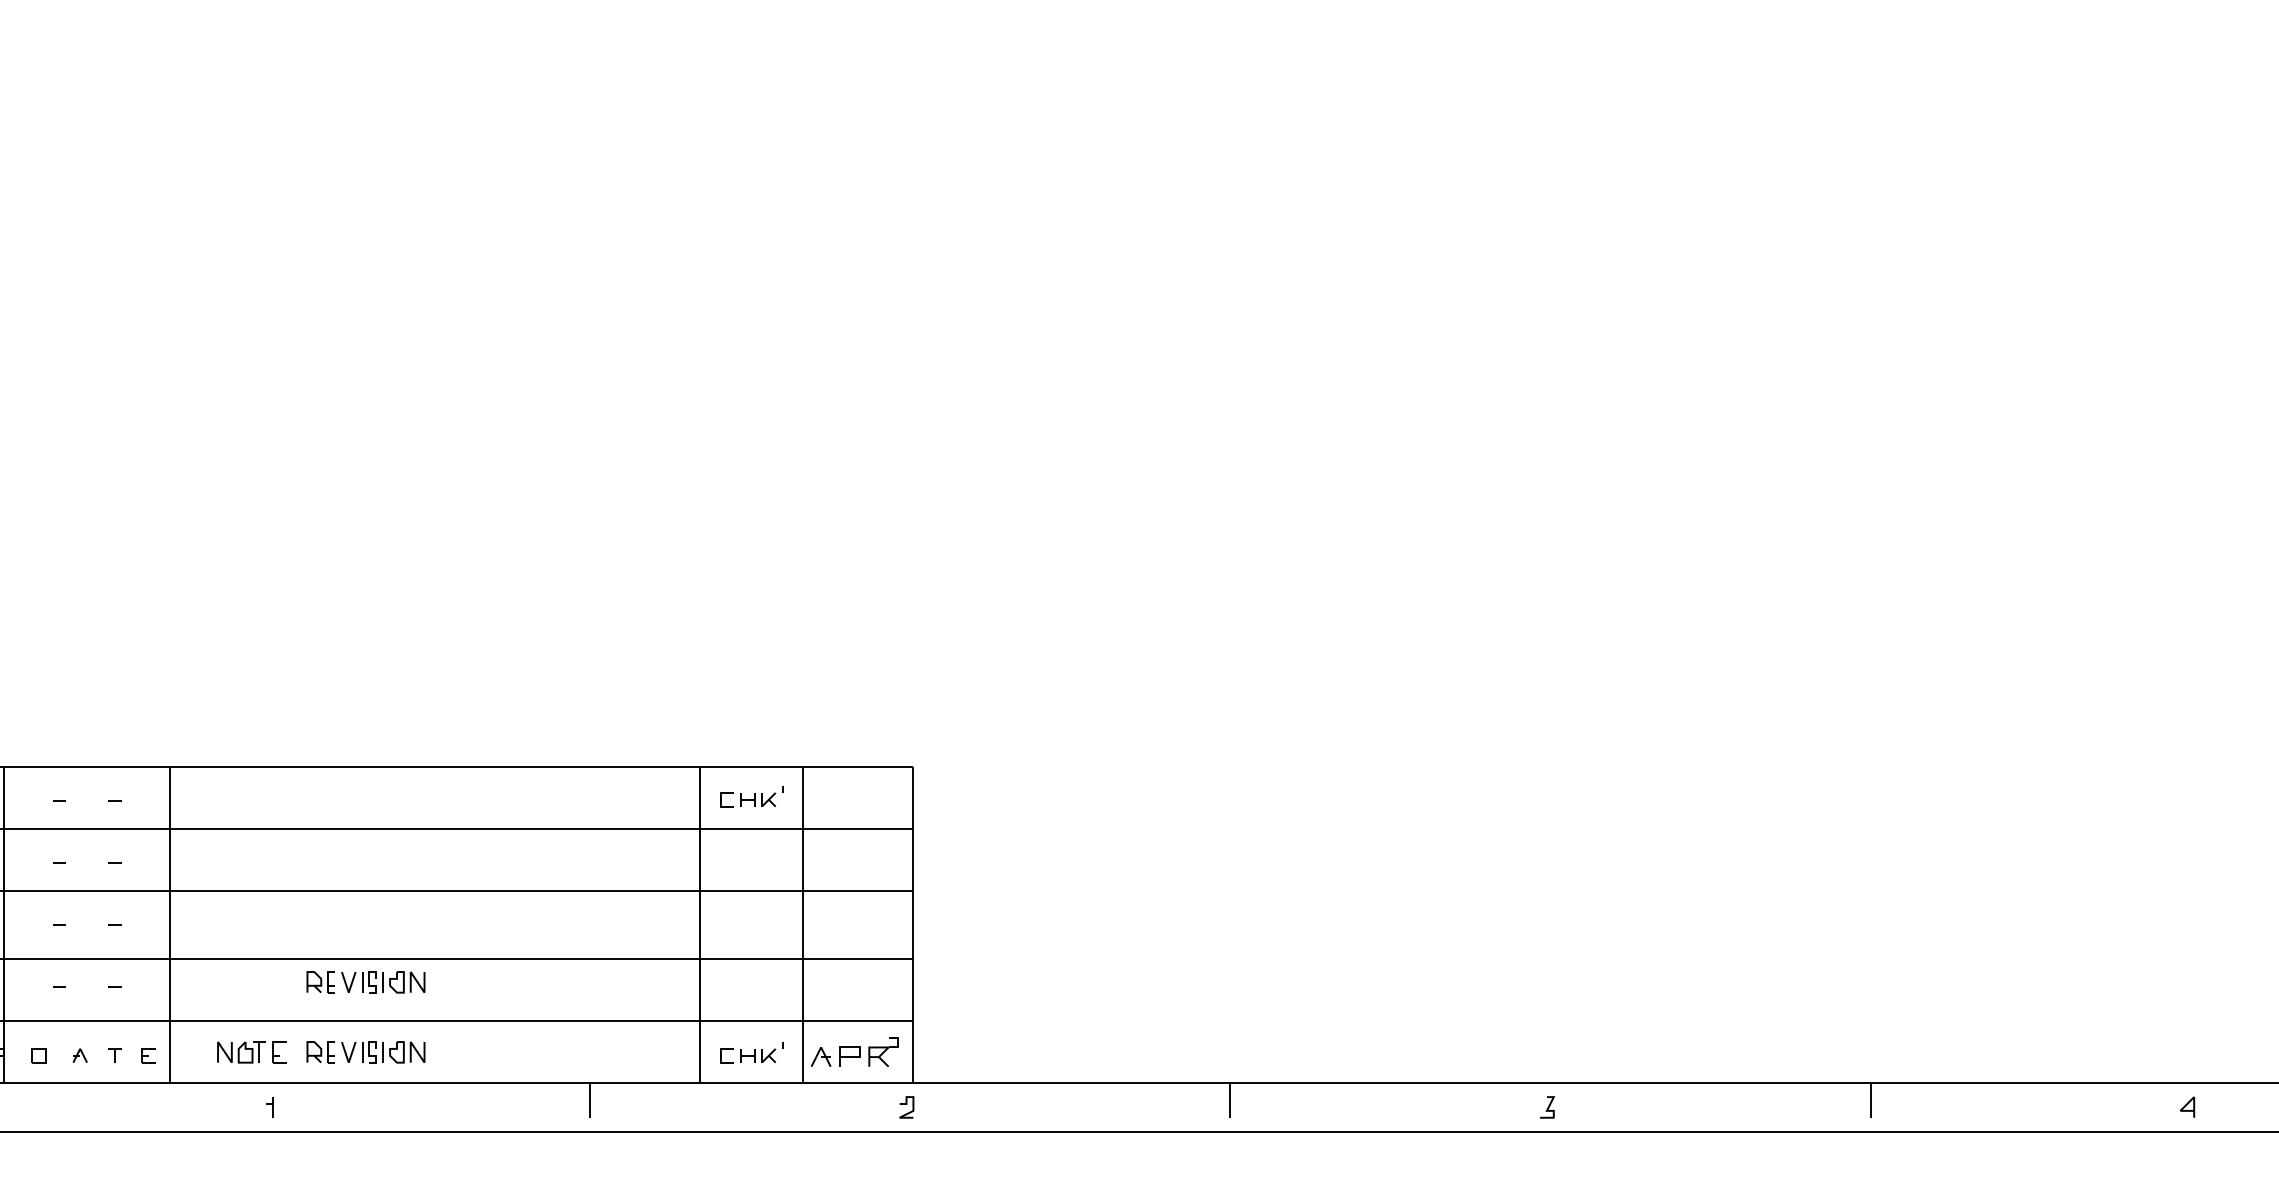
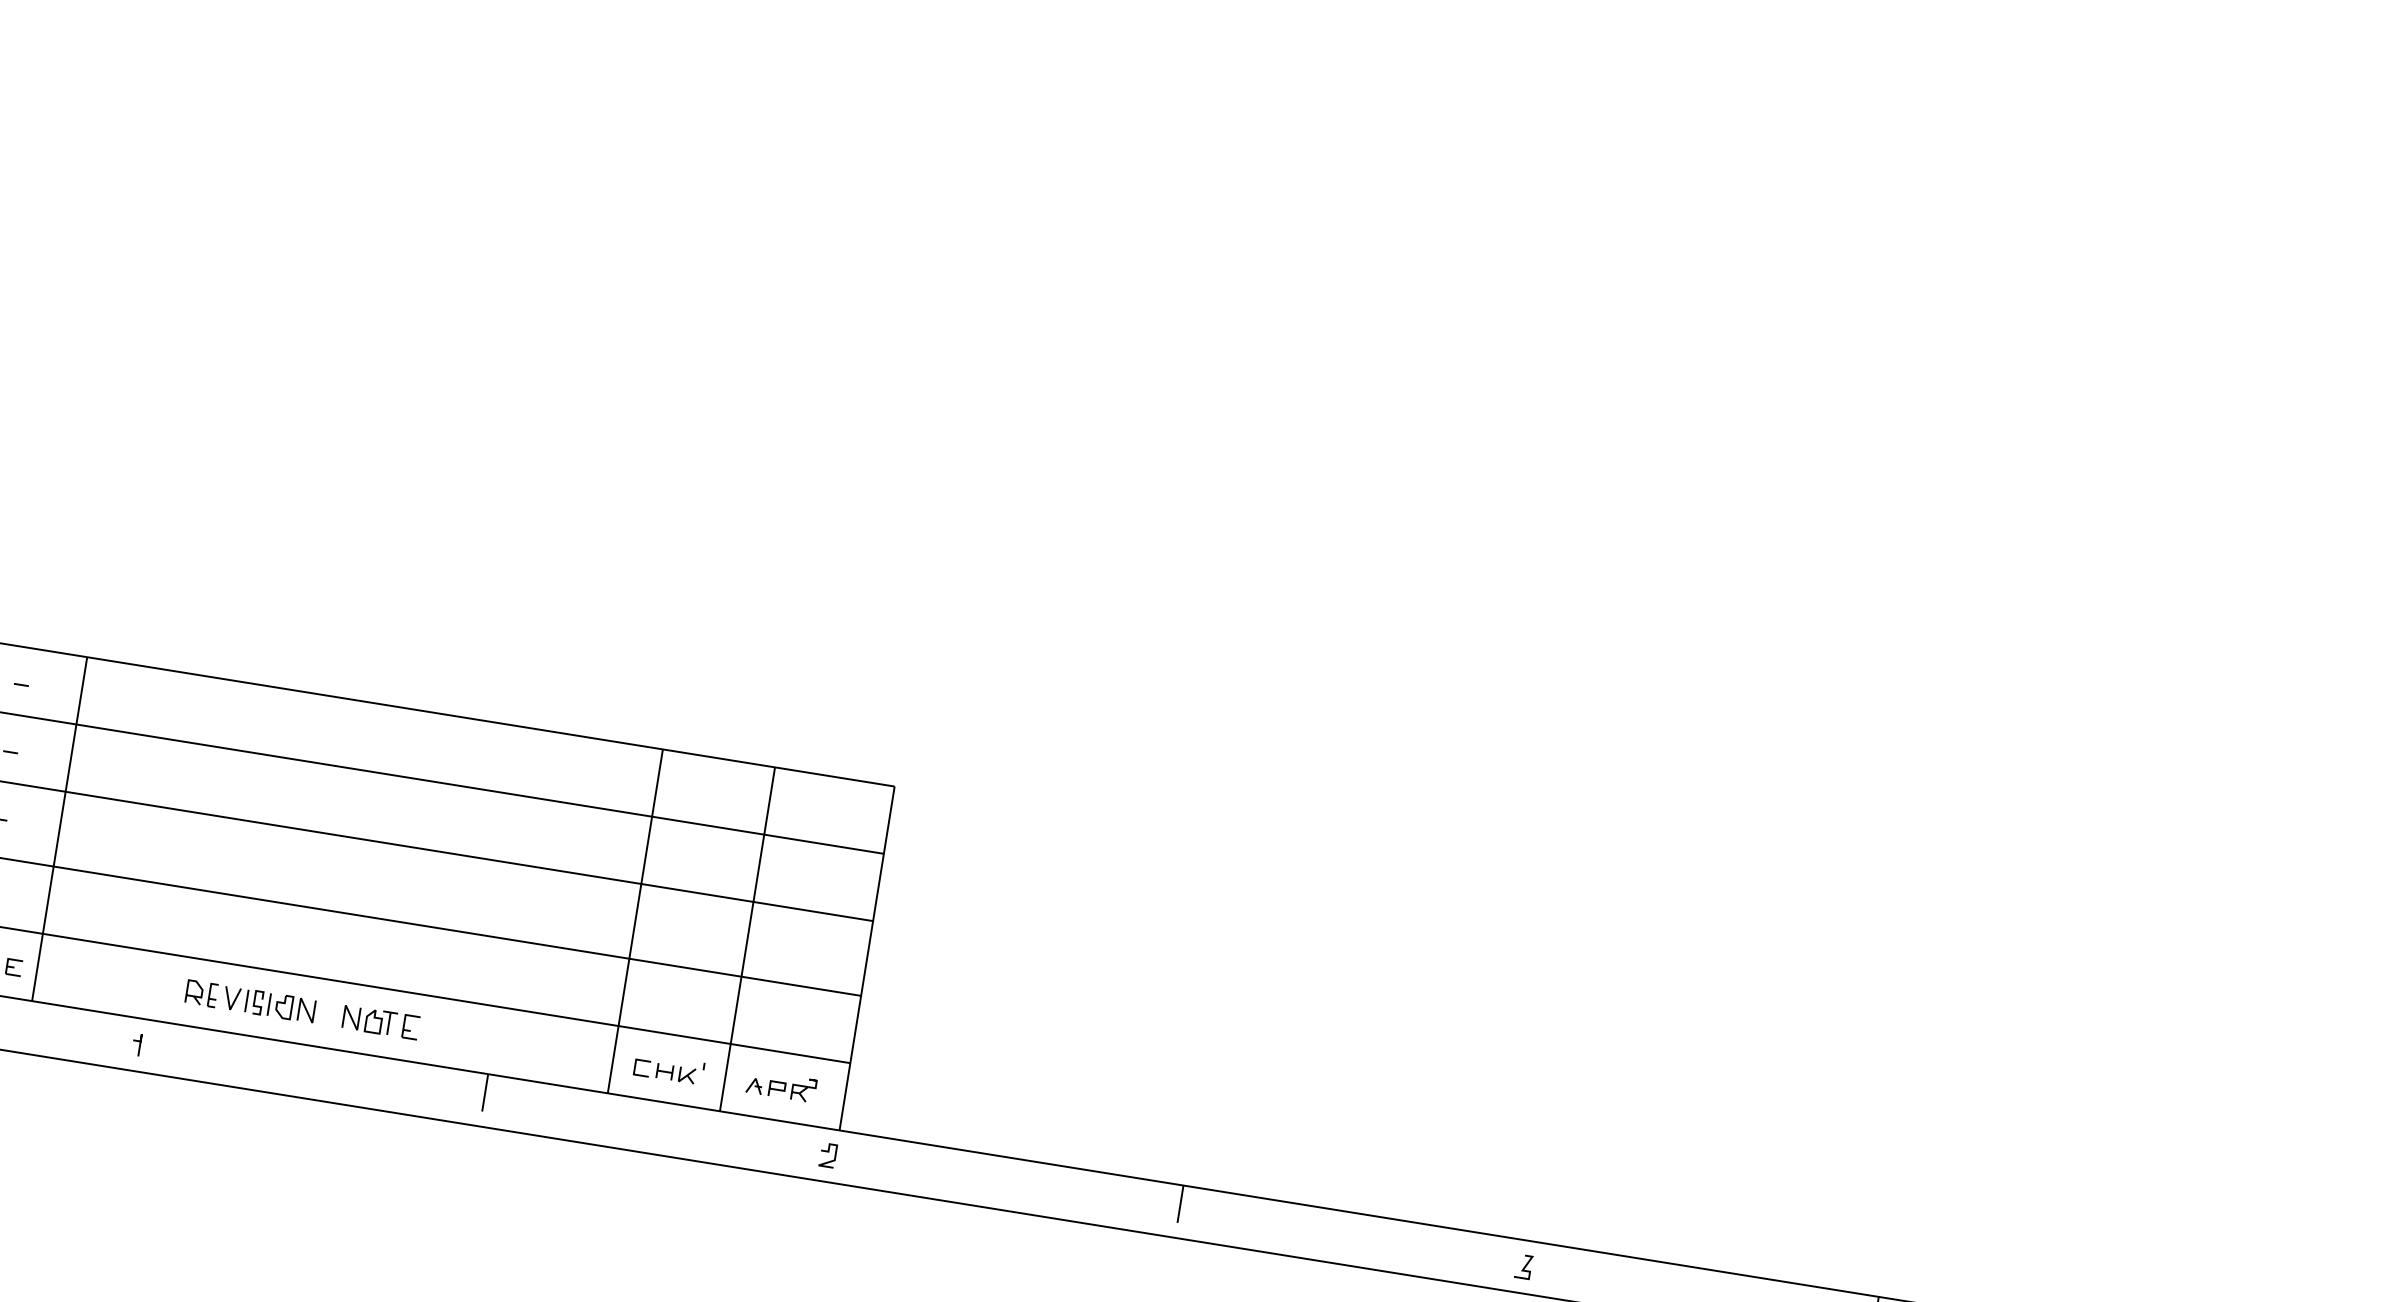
part: (751, 796) -> (713, 790), removed
part: (365, 982) -> (262, 925), removed
part: (251, 1052) -> (380, 1022), moved
part: (854, 1052) -> (780, 1086), size x0.71

